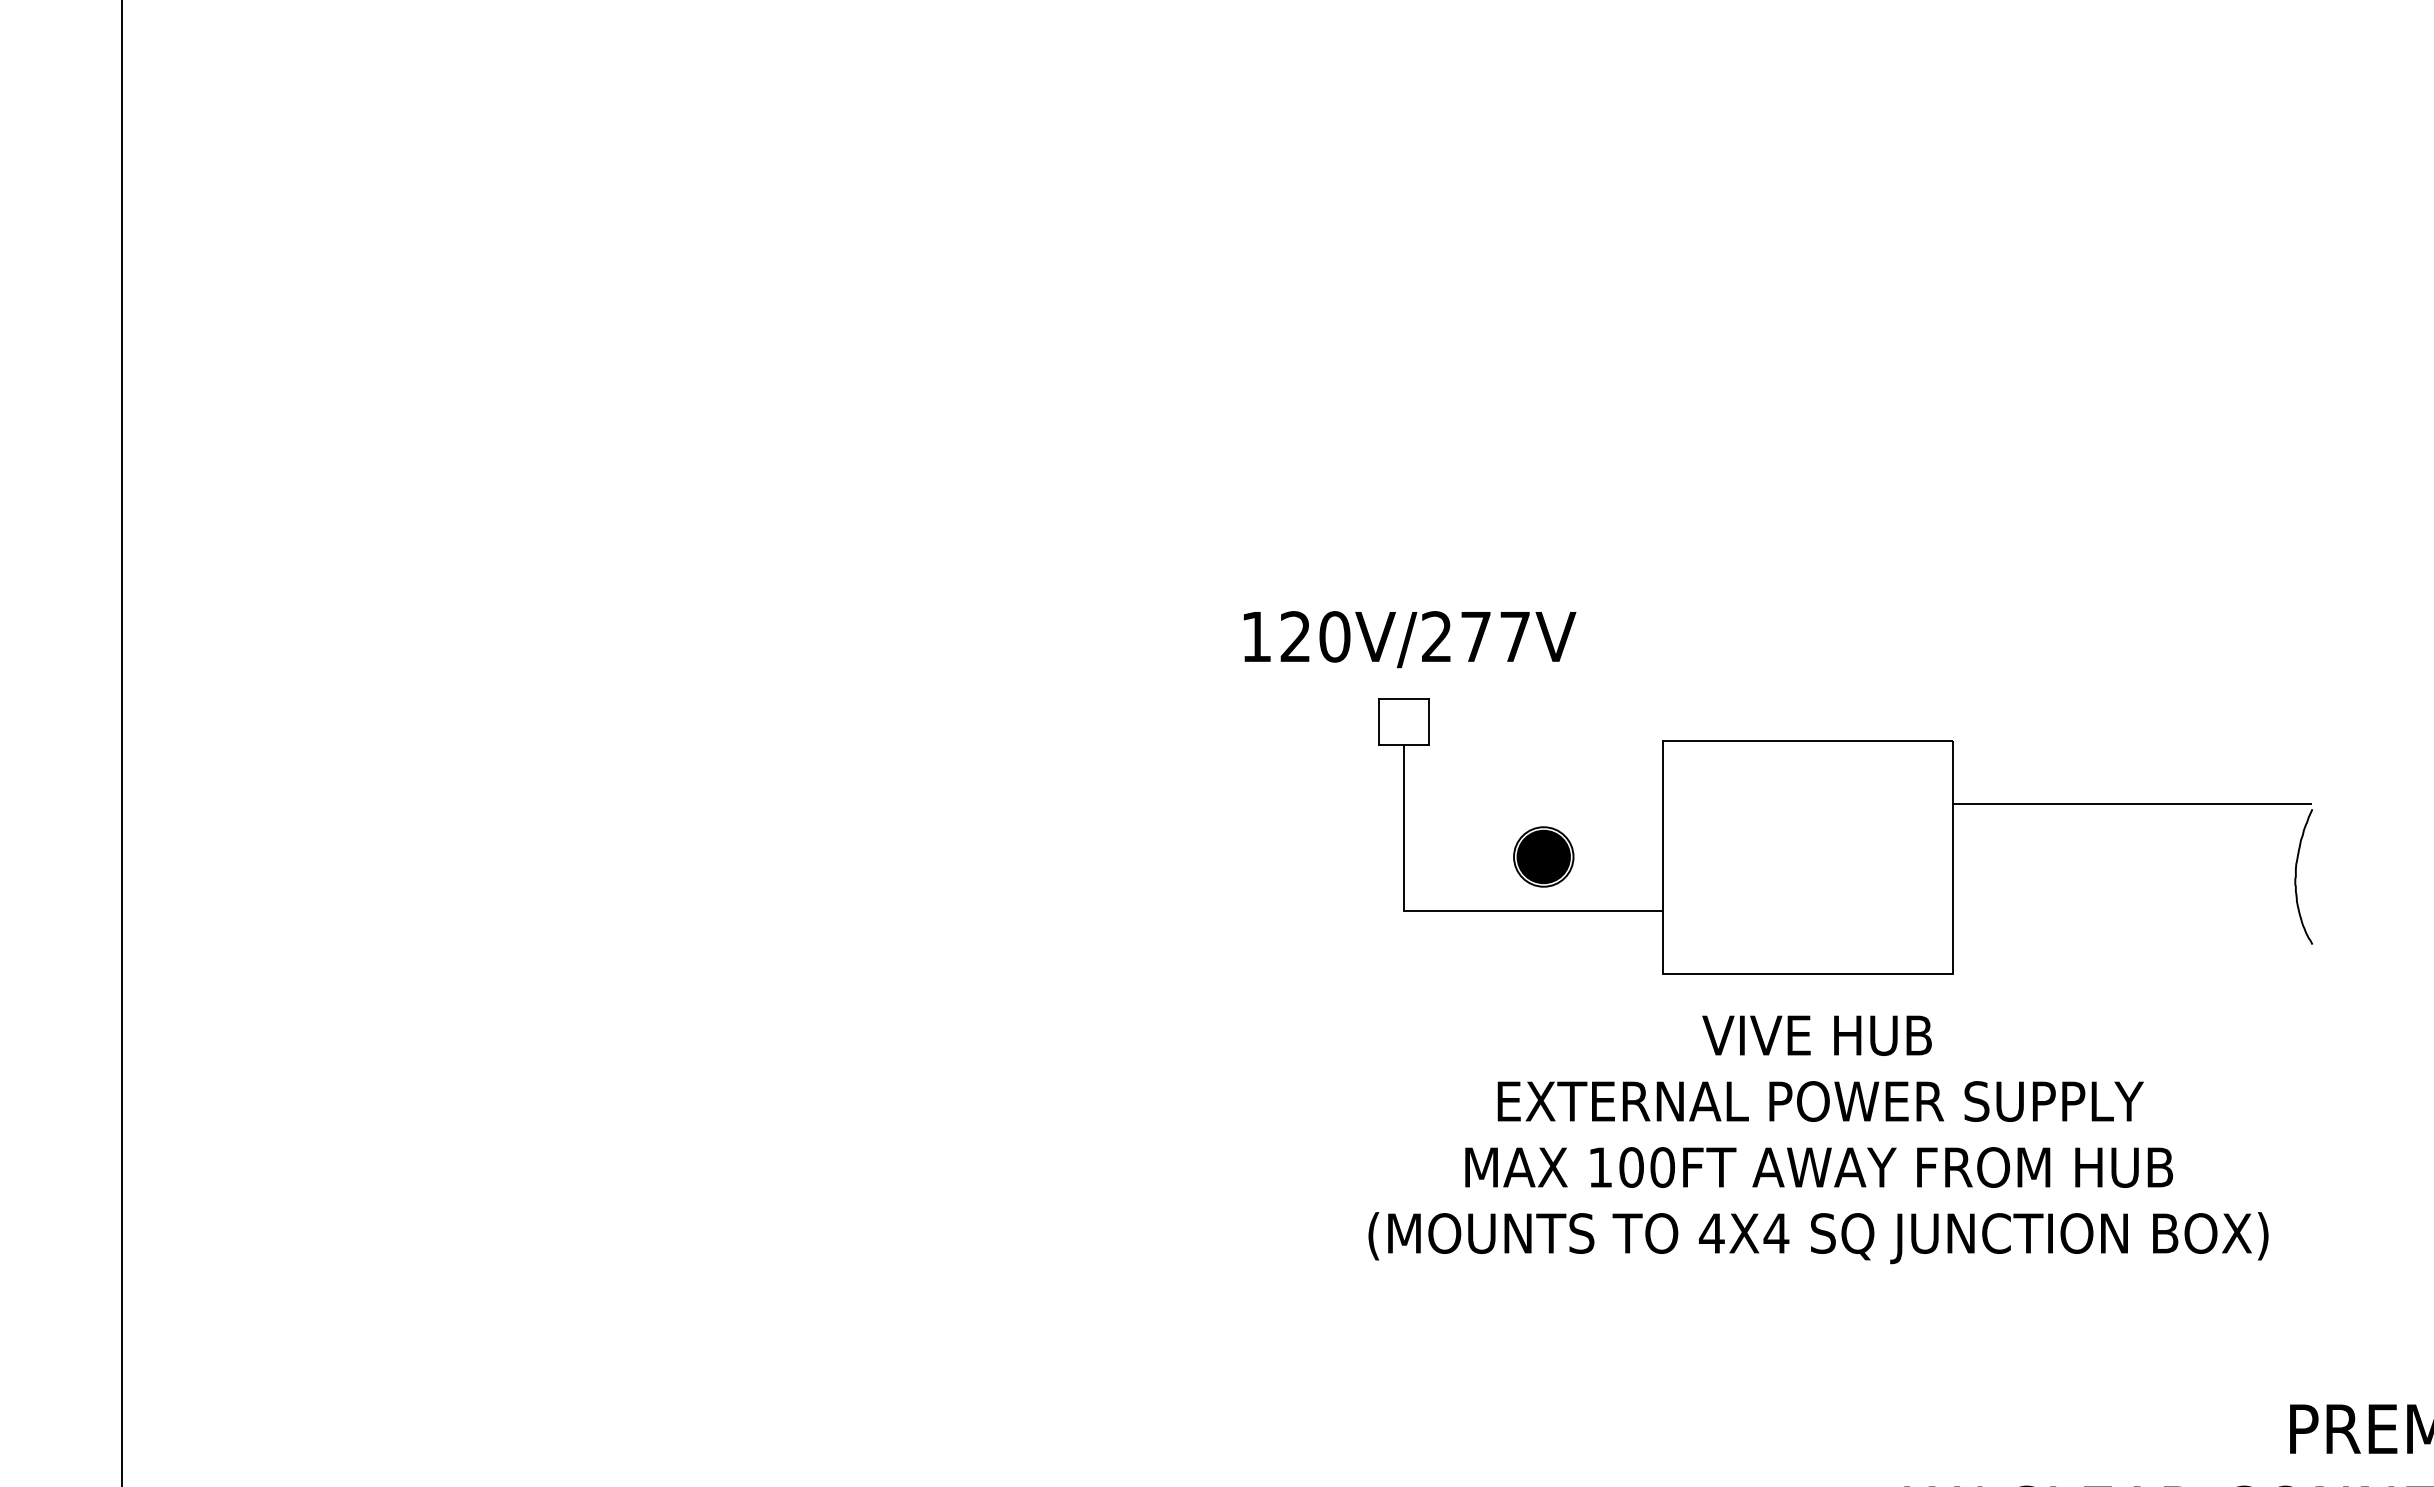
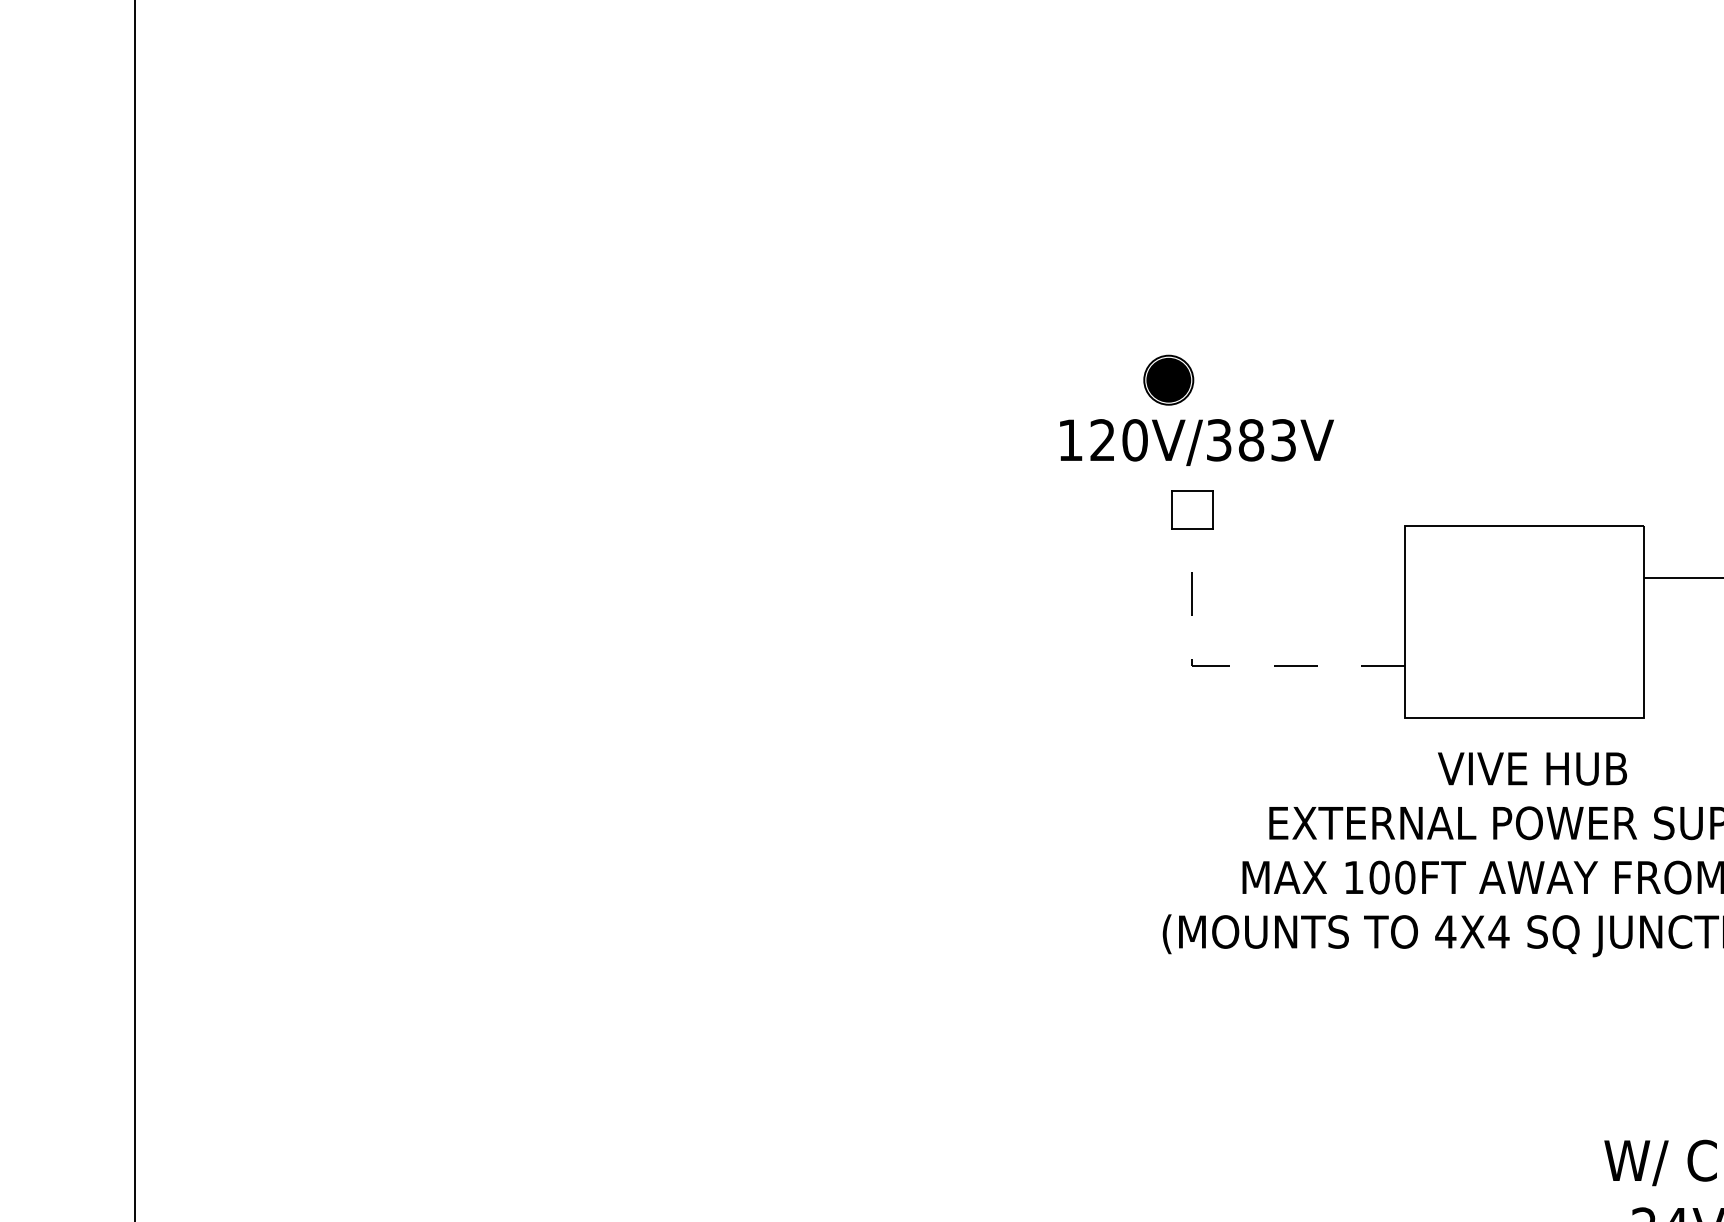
text: (1475, 636) -> (1250, 439), 120V/277V -> 120V/383V
part: (1543, 856) -> (1168, 379), moved
line: (1450, 910) -> (1230, 665), solid -> dashed

